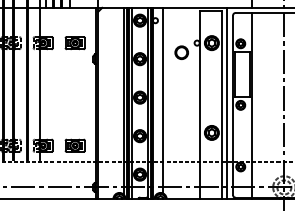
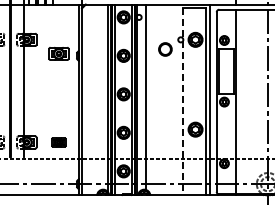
part: (74, 43) -> (58, 54), moved
line: (199, 104) -> (183, 101), solid -> dashed
part: (74, 145) -> (58, 142), size x0.7

